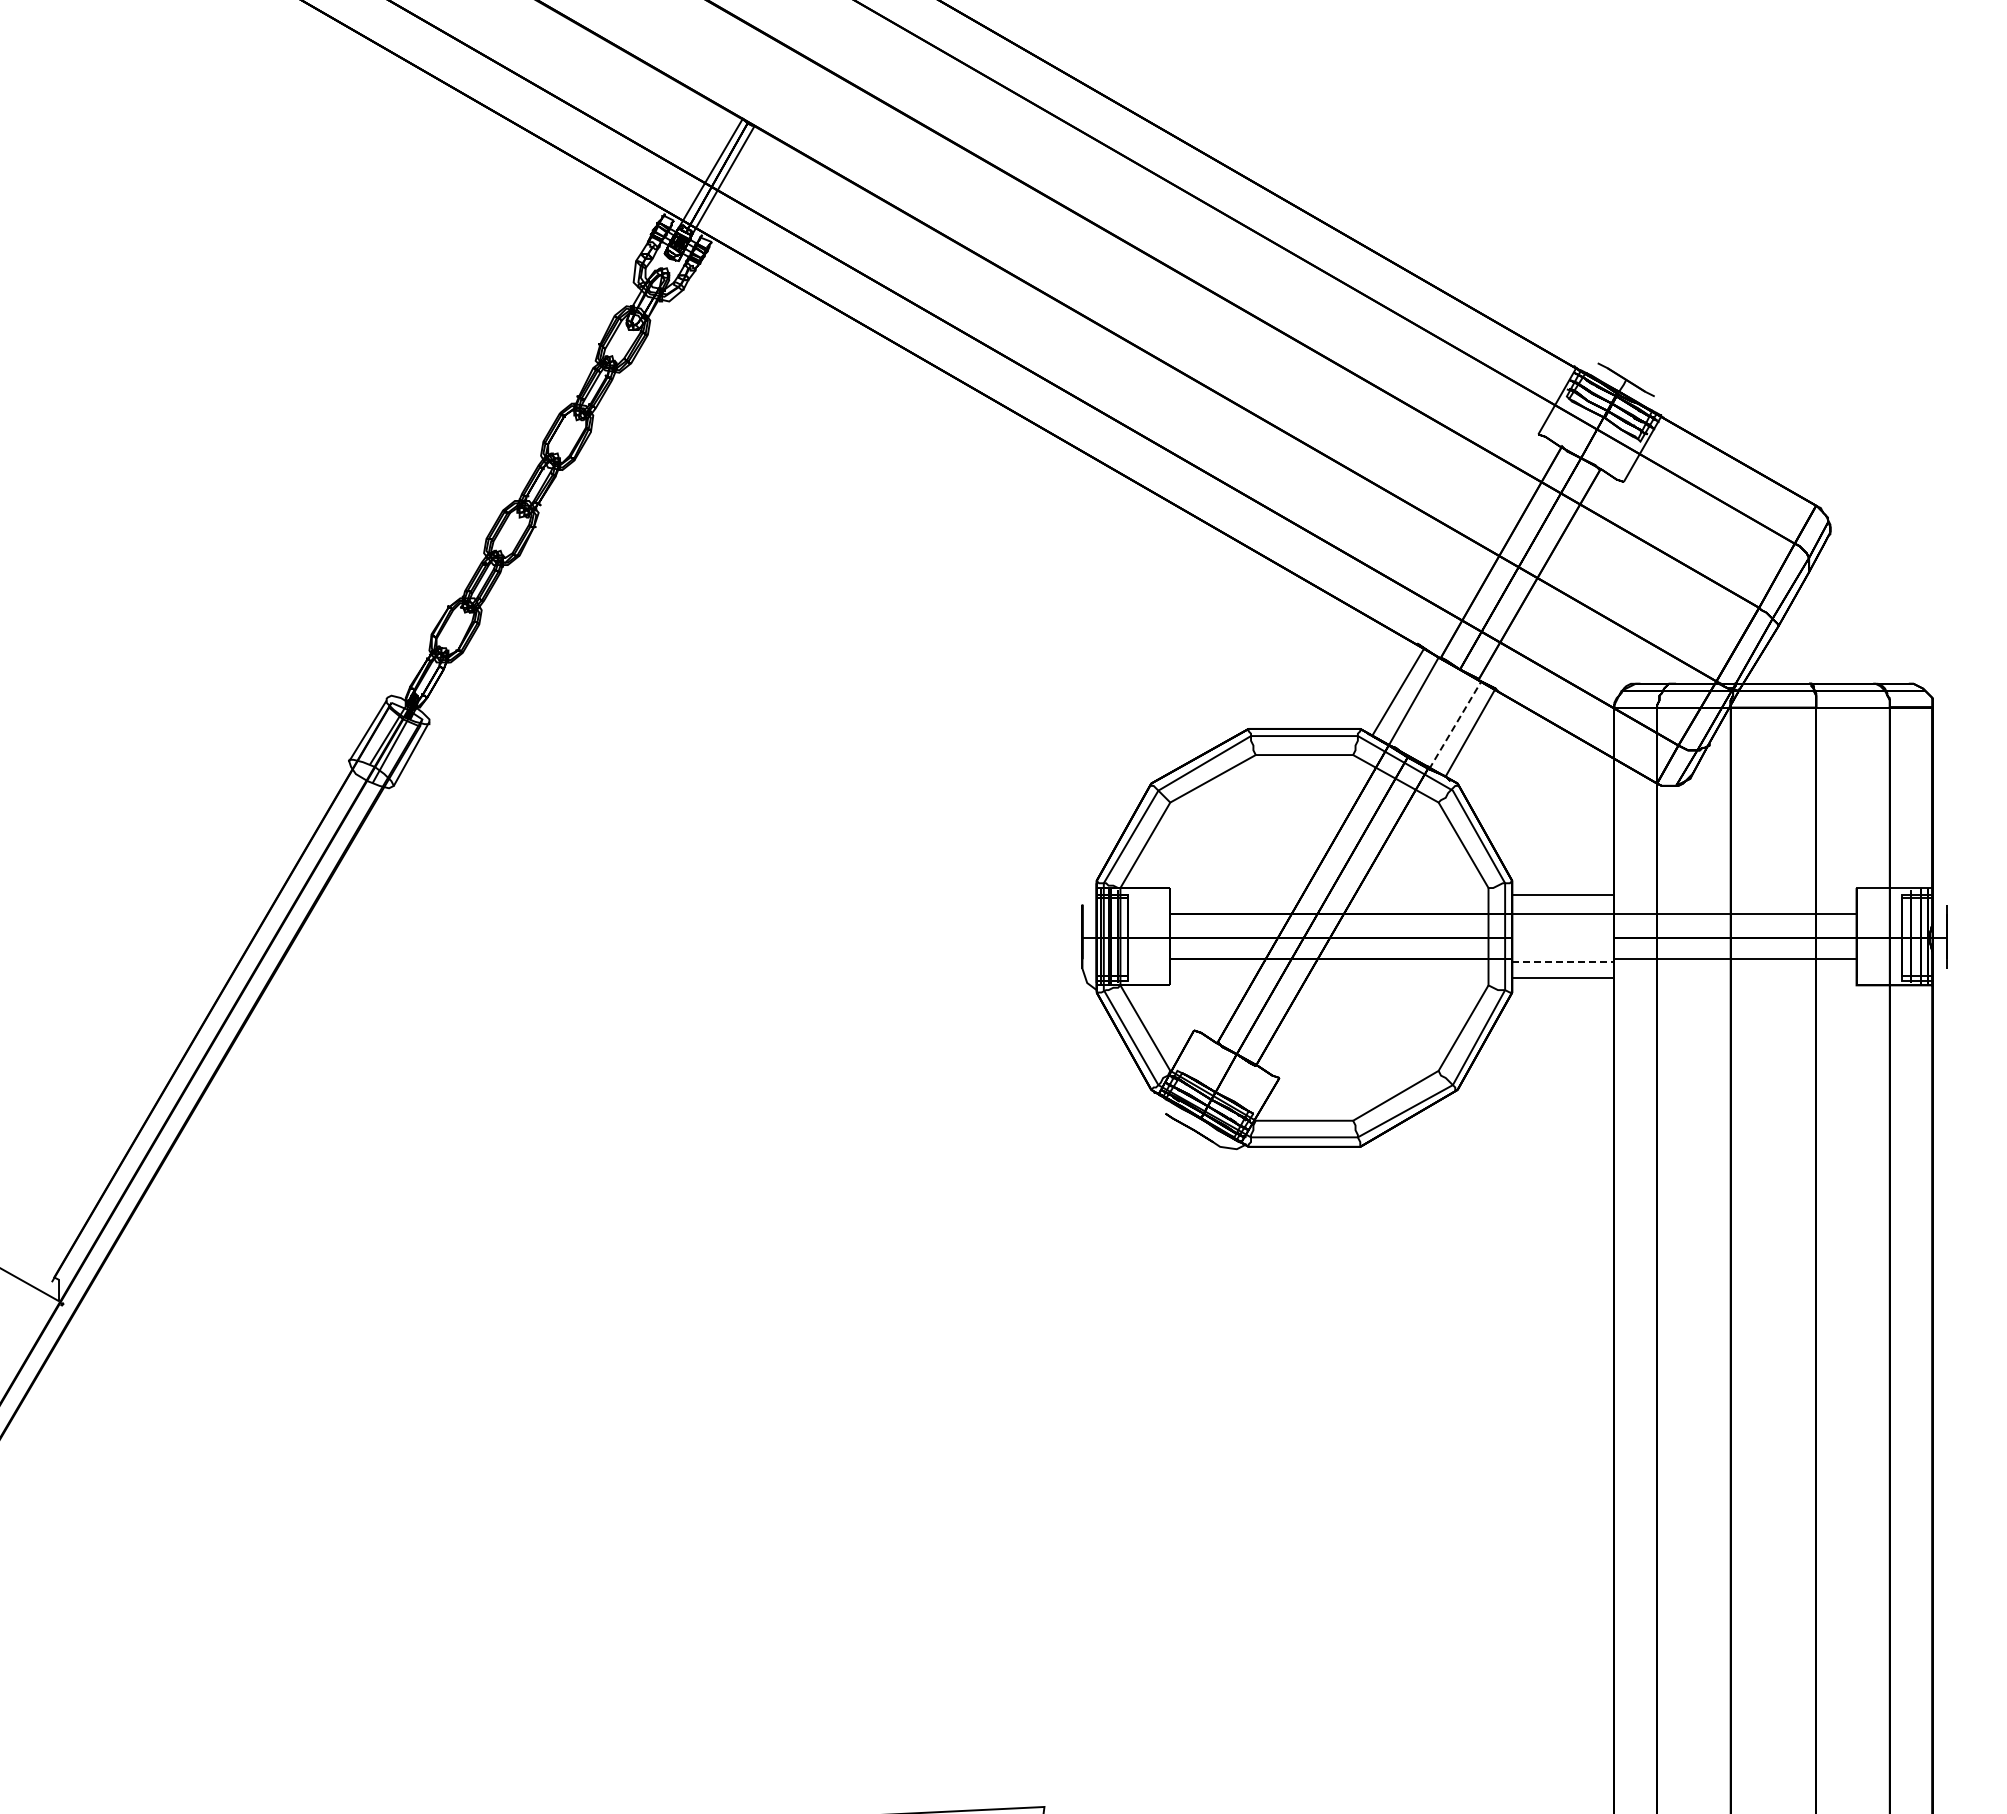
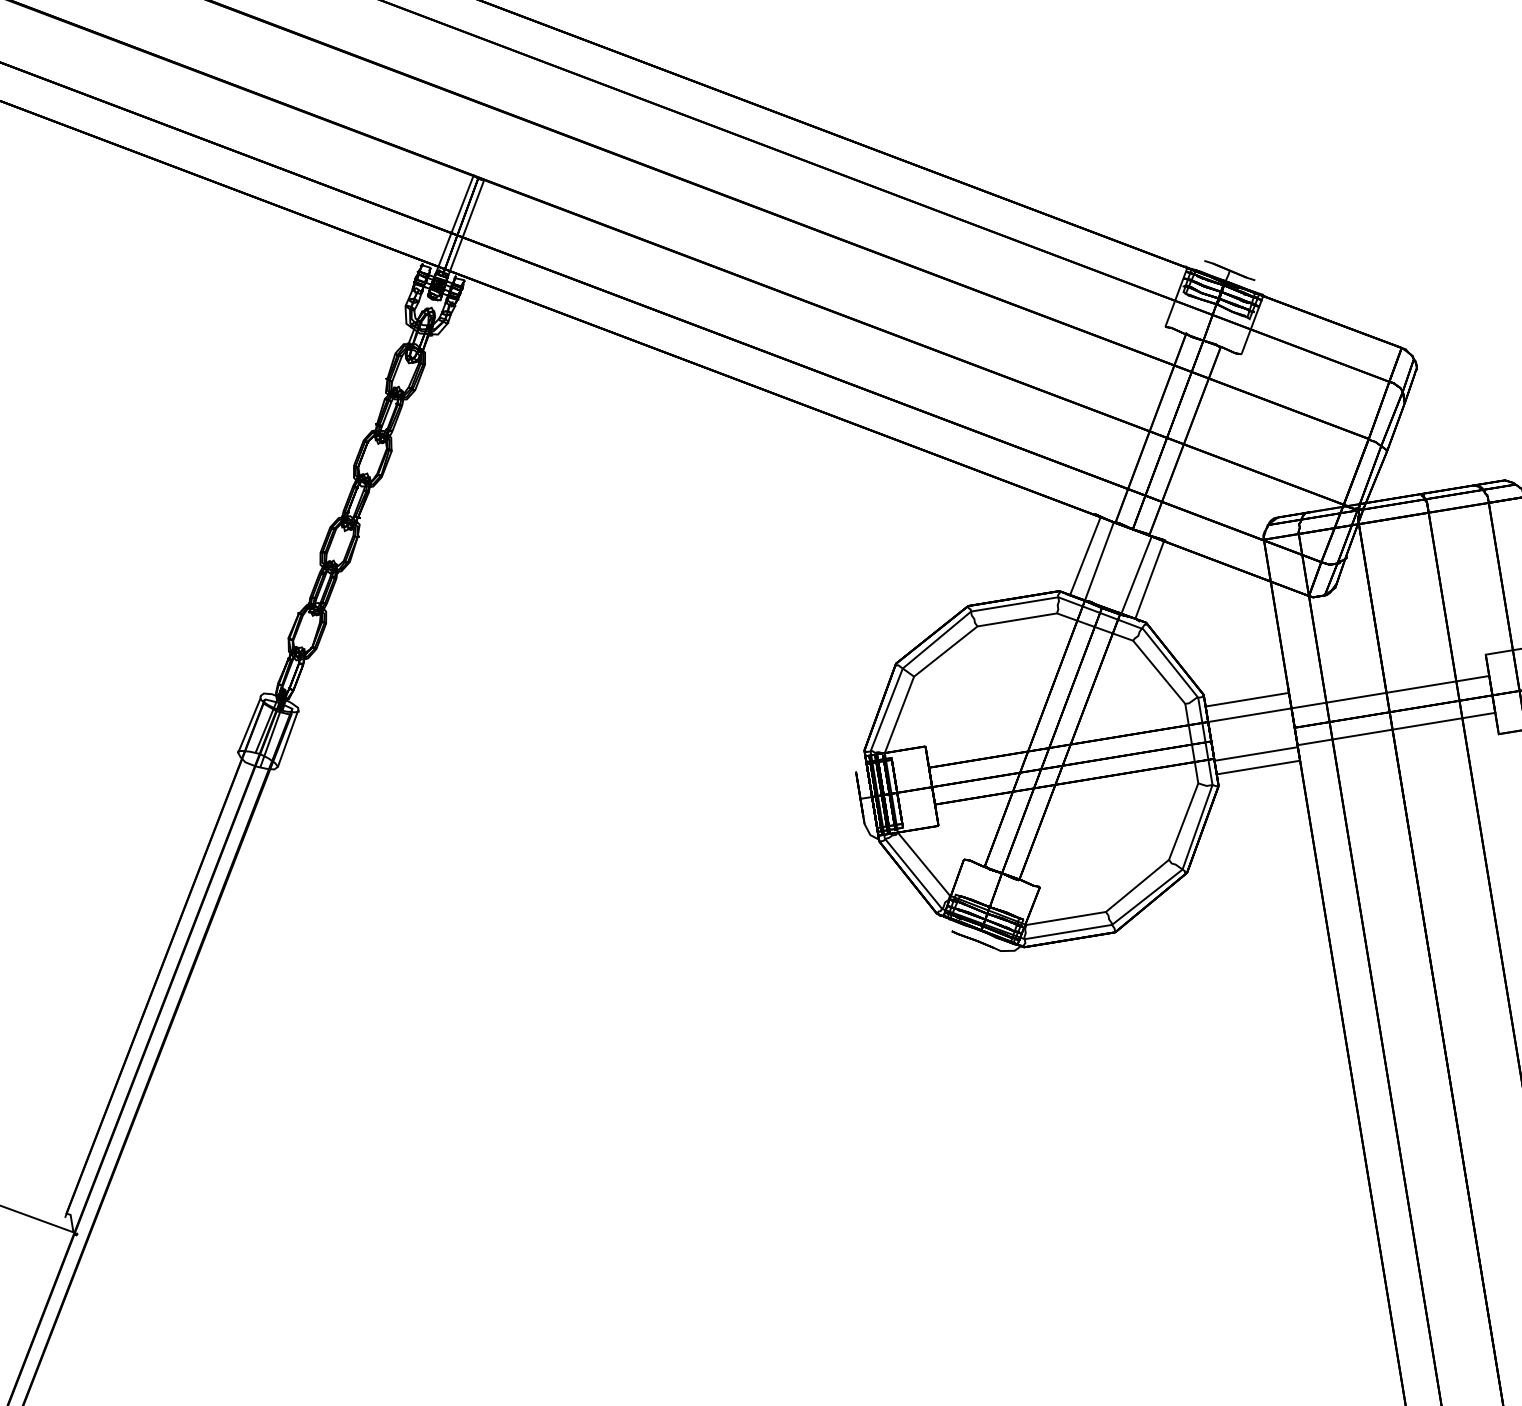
line: (1455, 724) -> (1136, 574), dashed -> solid
line: (1563, 961) -> (1256, 753), dashed -> solid

